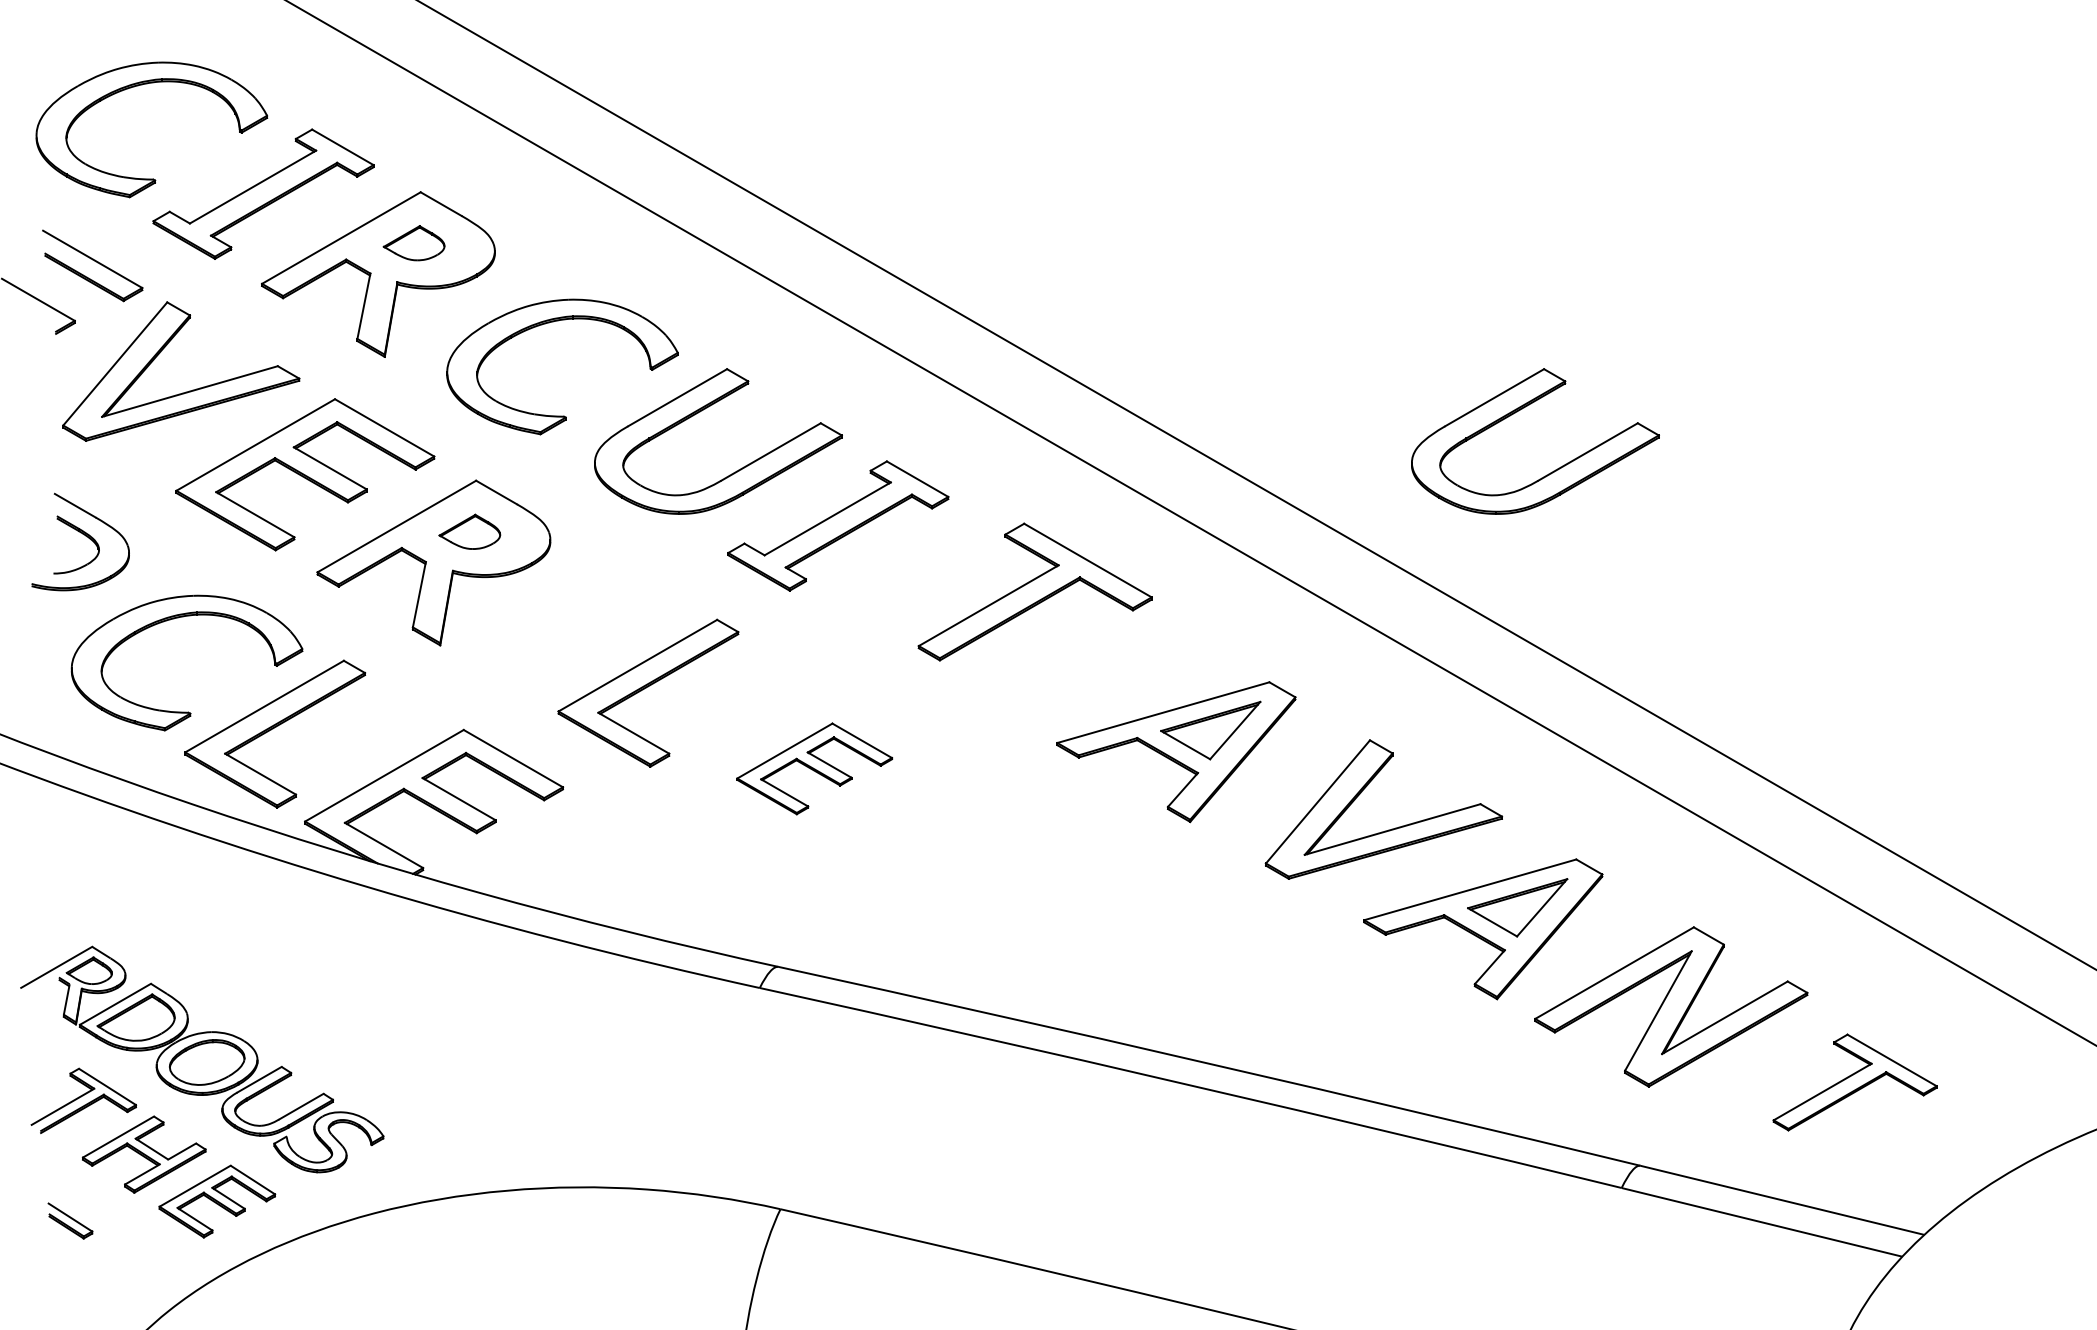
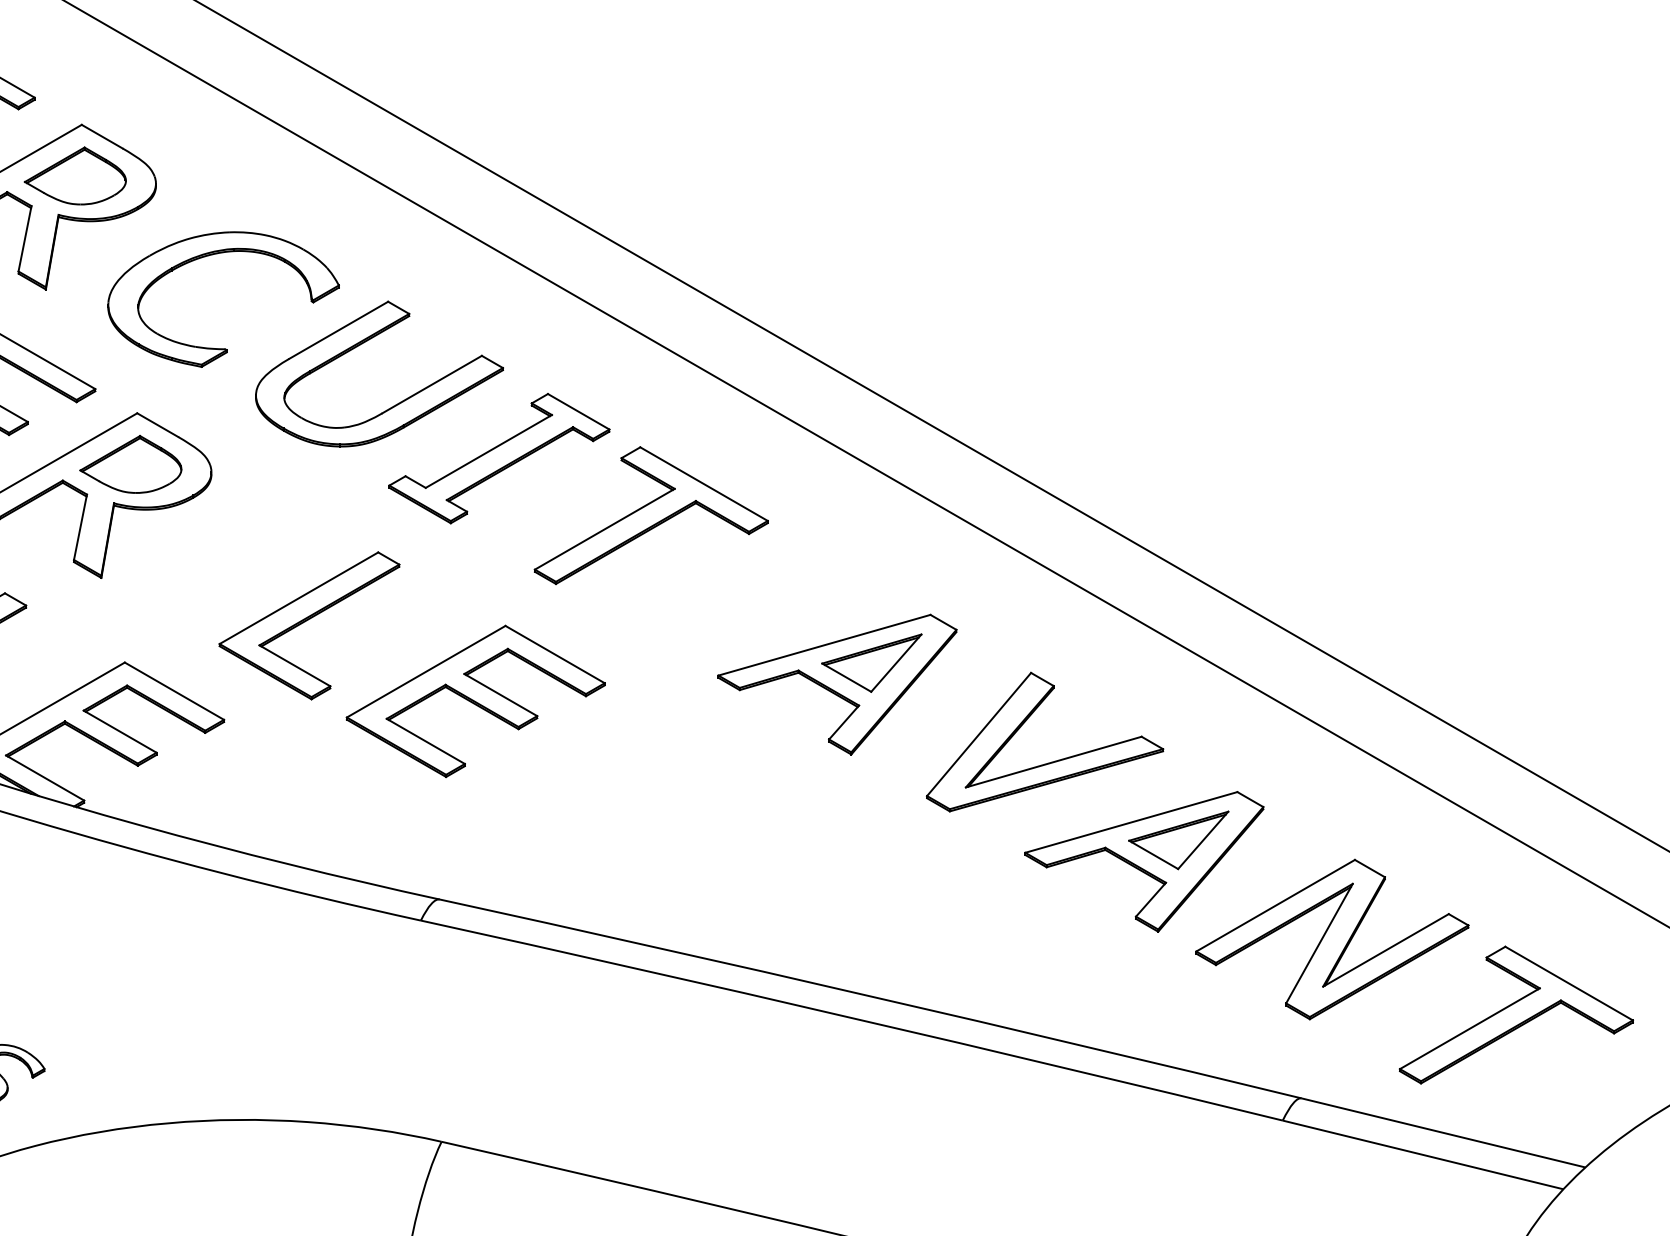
part: (413, 242) -> (74, 175), size x1.67
part: (1517, 412) -> (1178, 345), removed
part: (469, 531) -> (130, 464), size x1.67
part: (1034, 591) -> (650, 515), moved
part: (814, 768) -> (475, 701), size x1.67
part: (1854, 1082) -> (1515, 1015), size x1.43

